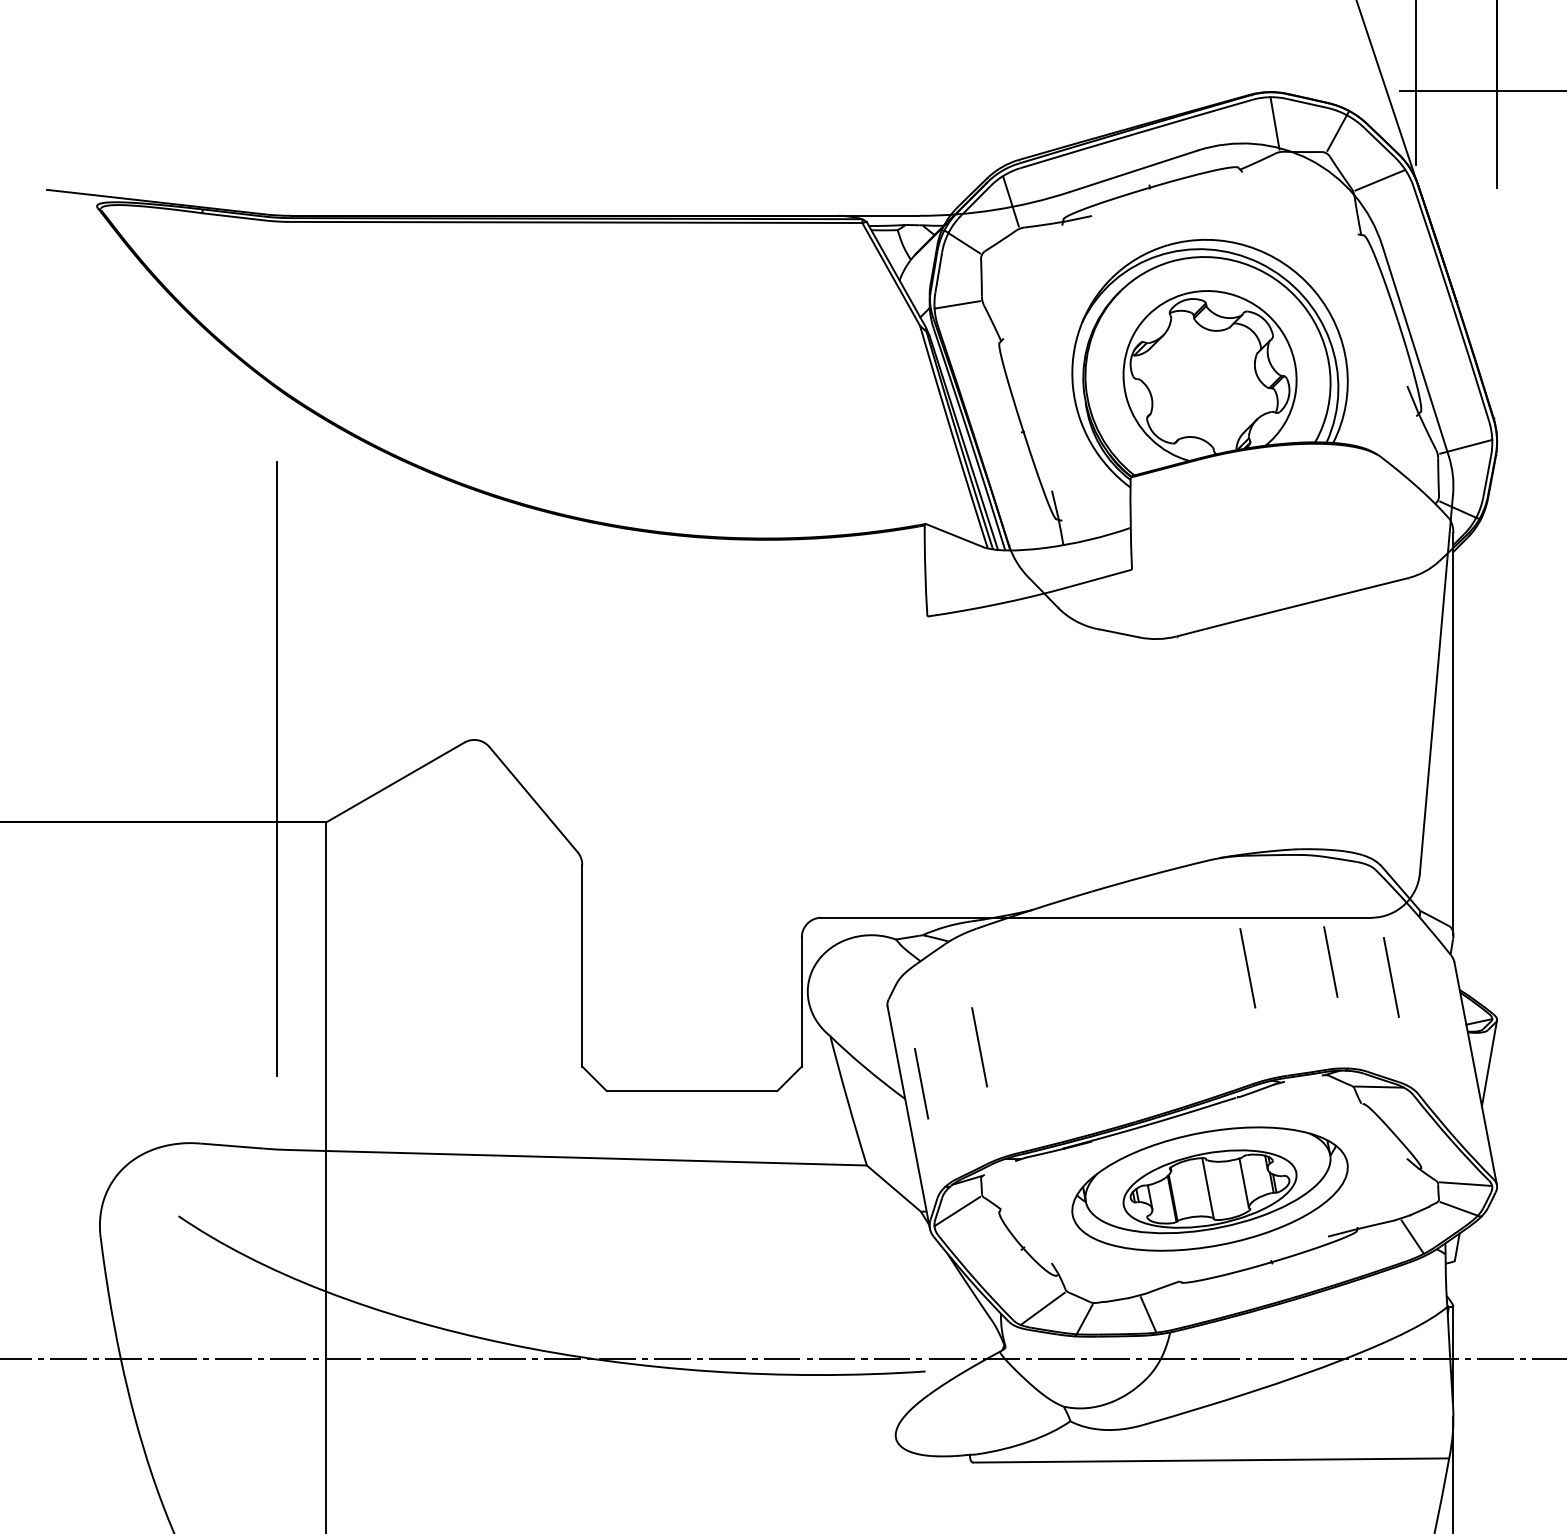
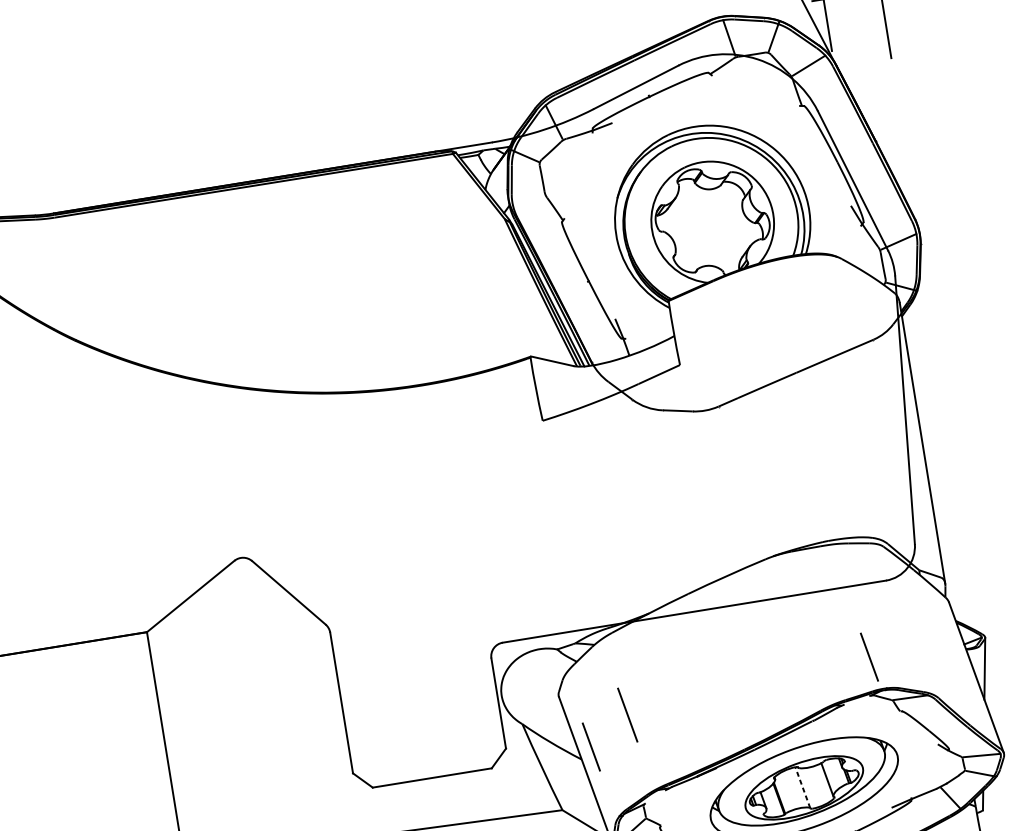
line: (957, 304) -> (528, 199), removed
line: (277, 768) -> (106, 600), removed
line: (1330, 961) -> (869, 656), moved
line: (1247, 968) -> (805, 629), removed
line: (1390, 977) -> (906, 620), removed
line: (1208, 1188) -> (803, 787), solid -> dashed

